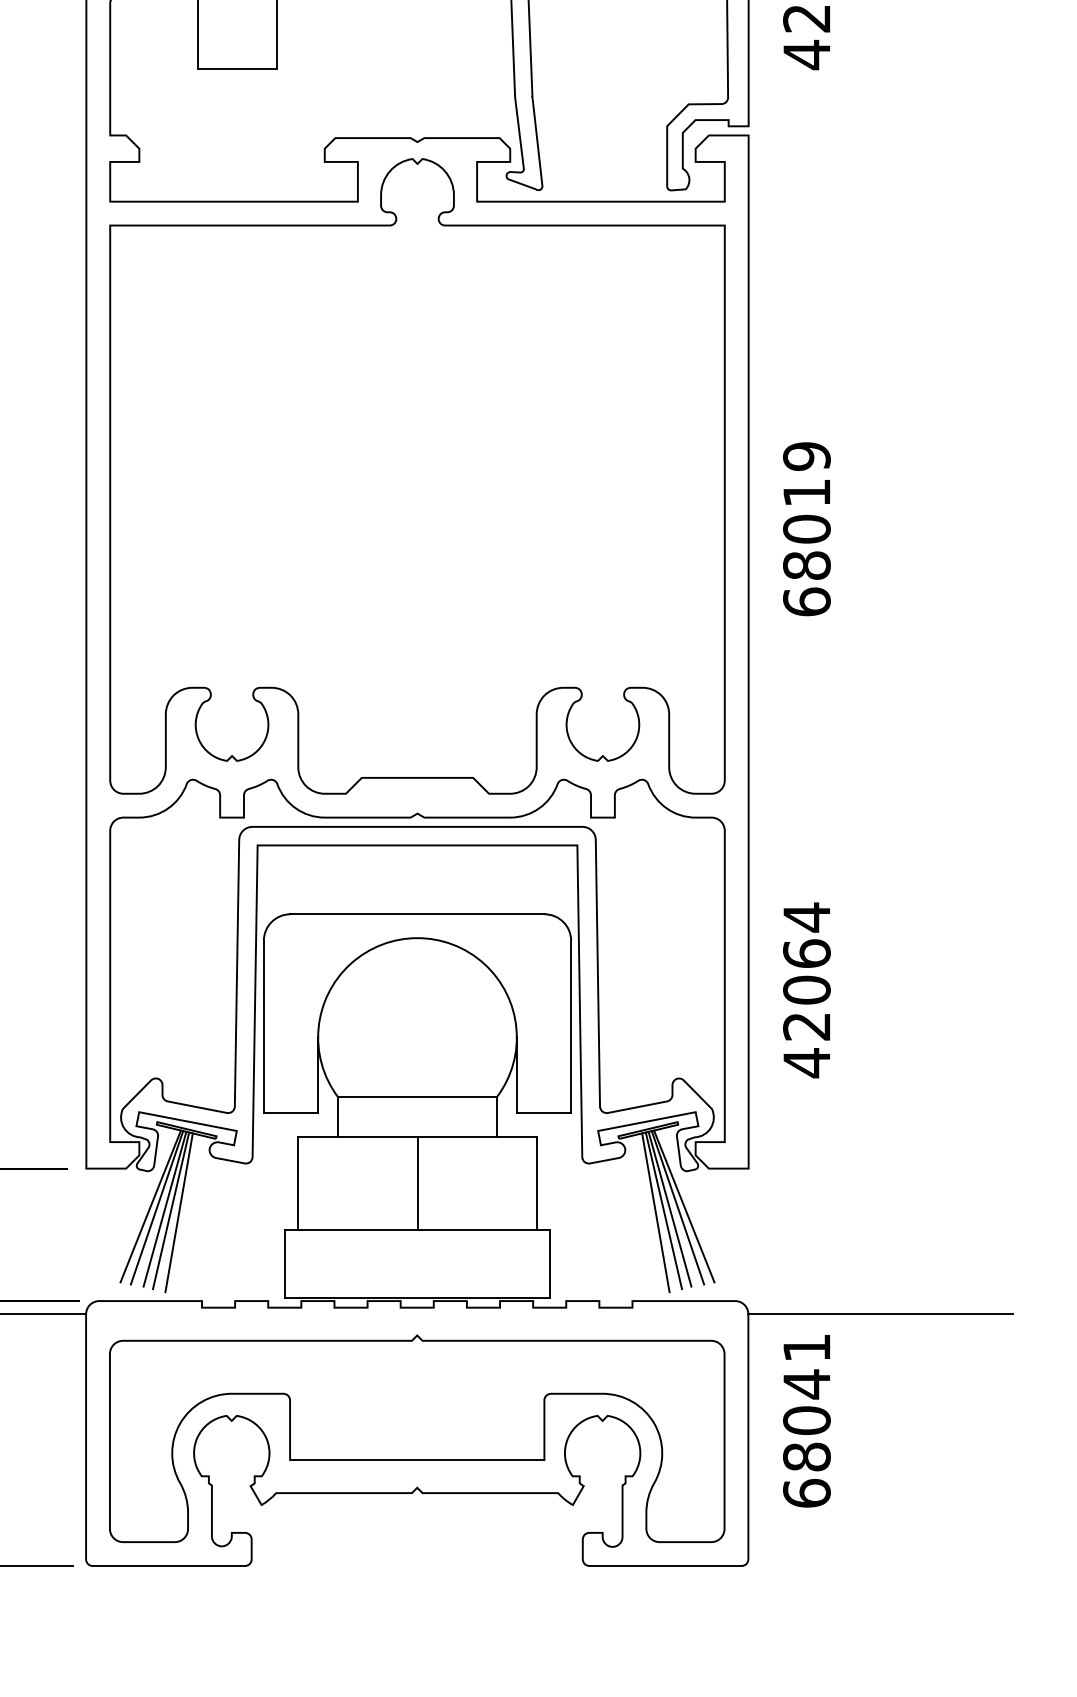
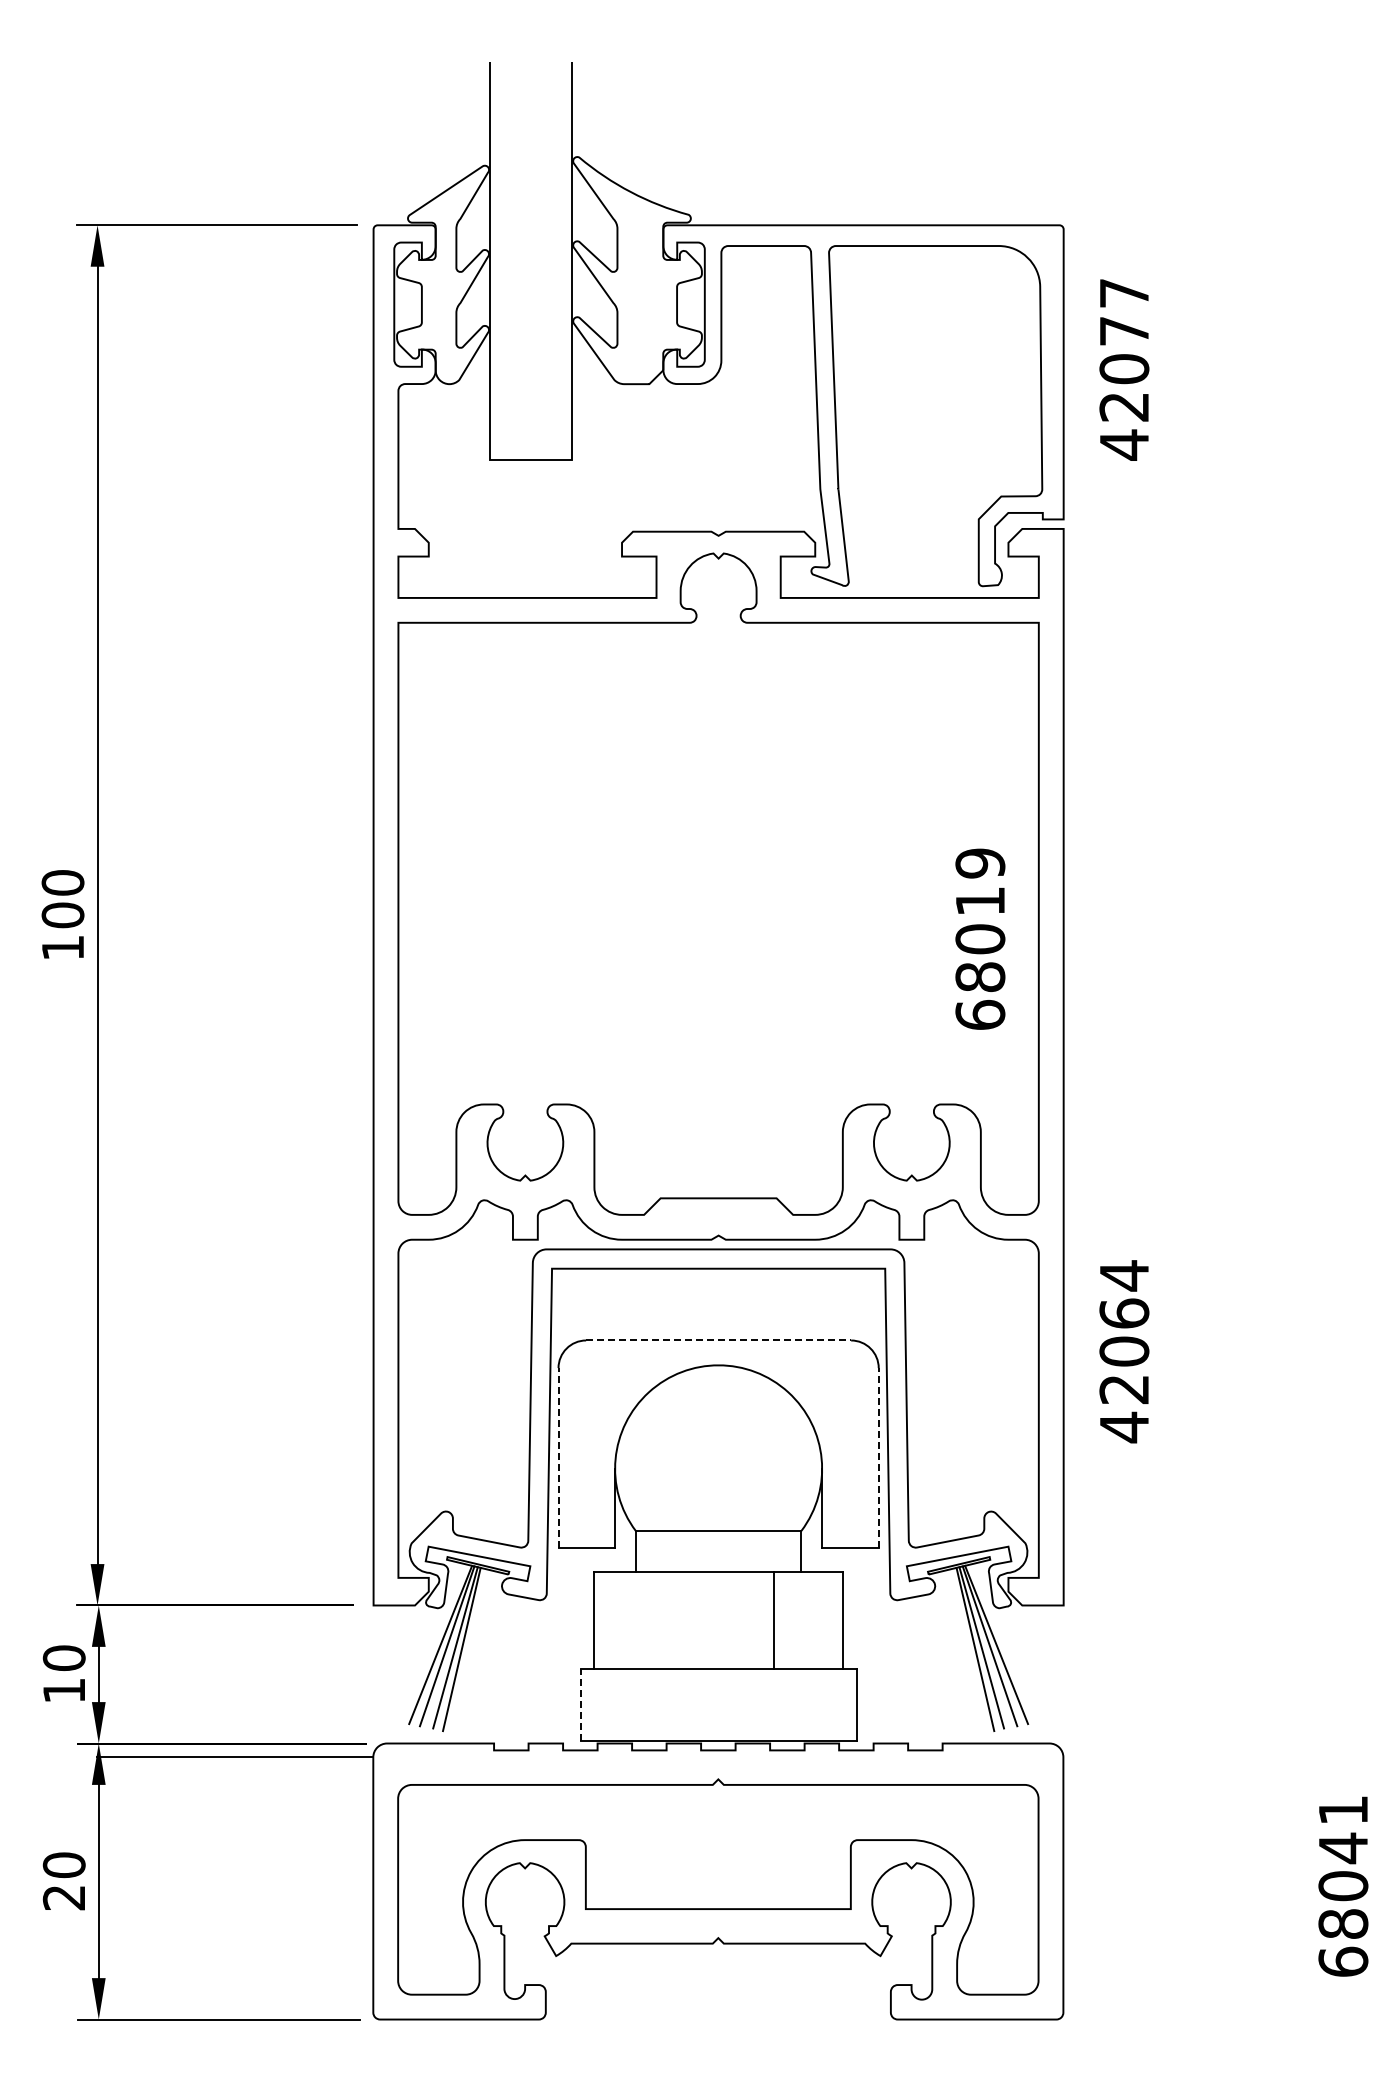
text: (807, 528) -> (980, 938), moved
line: (418, 914) -> (719, 1340), solid -> dashed
text: (807, 990) -> (1124, 1351), moved
line: (263, 1026) -> (558, 1457), solid -> dashed
line: (570, 1026) -> (878, 1457), solid -> dashed
line: (417, 1183) -> (773, 1620), moved
line: (178, 1212) -> (469, 1651), removed
line: (655, 1212) -> (966, 1651), removed
line: (284, 1263) -> (580, 1704), solid -> dashed
line: (880, 1314) -> (1201, 1757), removed
text: (807, 1421) -> (1343, 1886), moved

